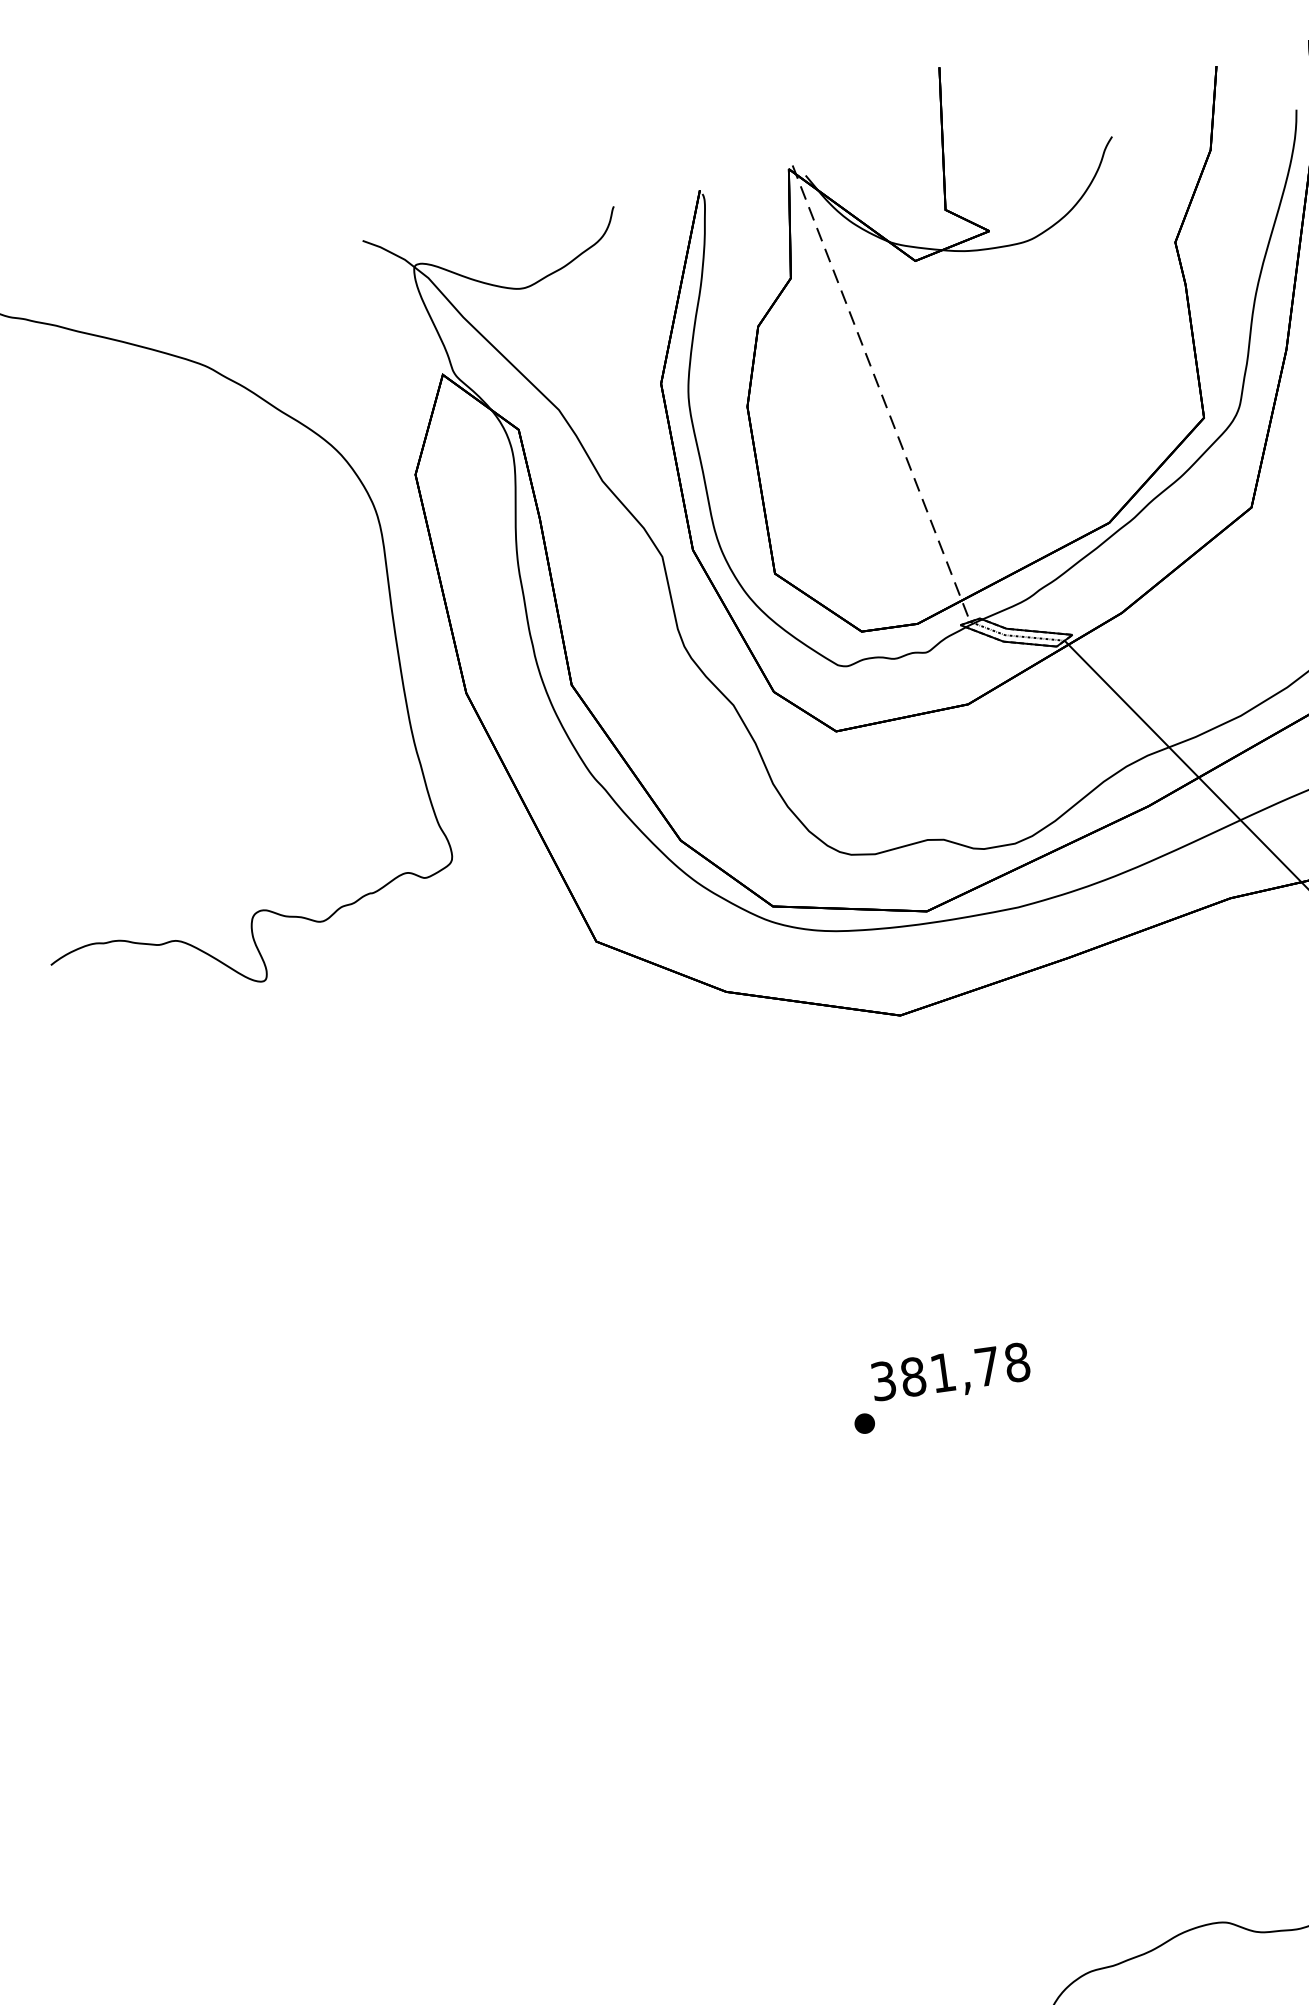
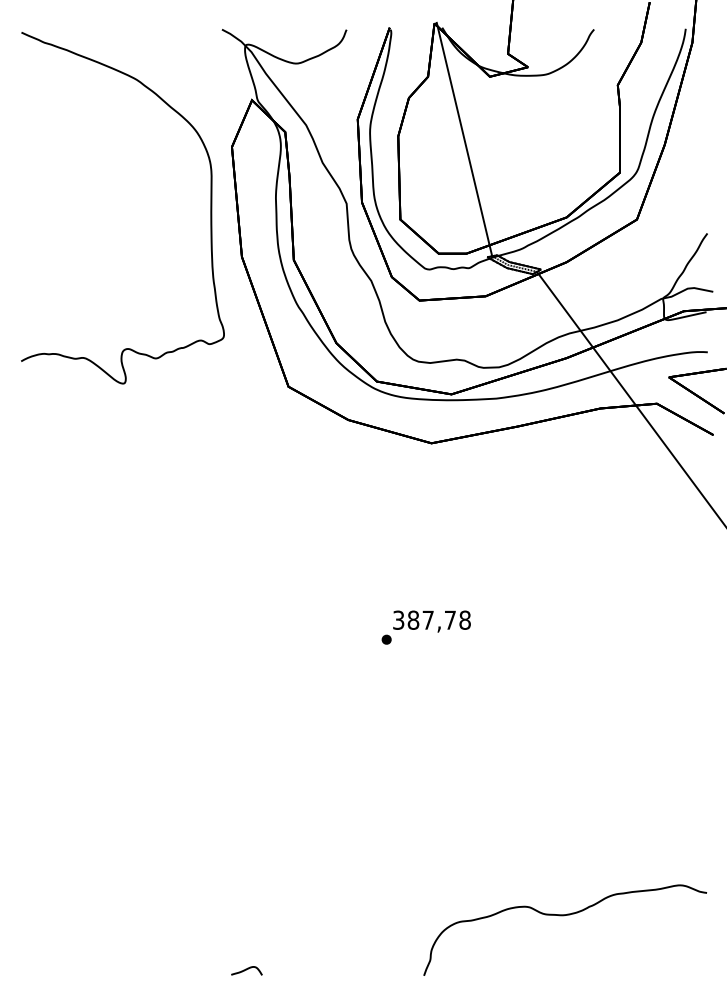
line: (881, 394) -> (464, 139), dashed -> solid
text: (941, 1371) -> (427, 619), 381,78 -> 387,78

